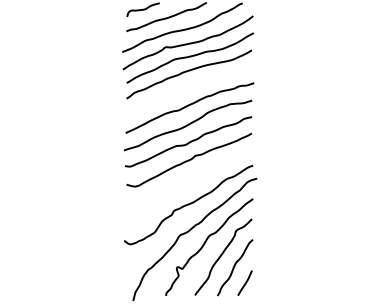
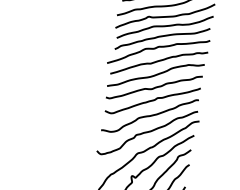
curve: (183, 88) -> (156, 48), added
curve: (189, 180) -> (150, 115), added

